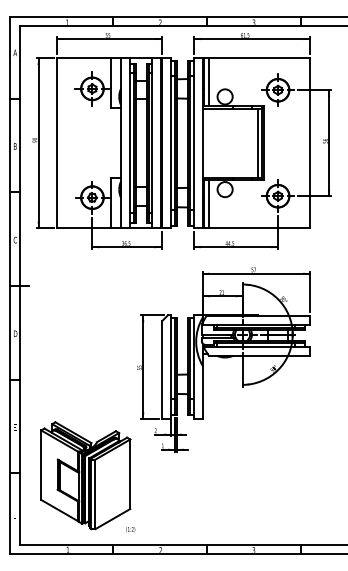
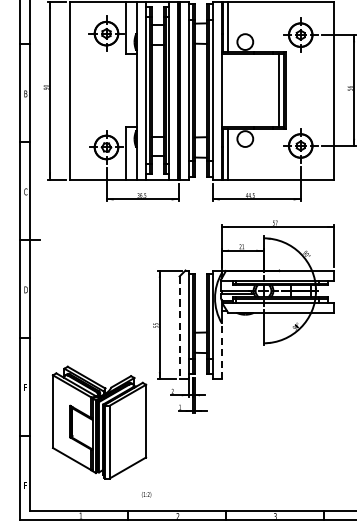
line: (162, 370) -> (179, 328), solid -> dashed
line: (202, 392) -> (221, 351), solid -> dashed
part: (85, 475) -> (99, 422), moved

